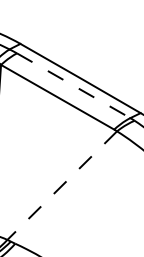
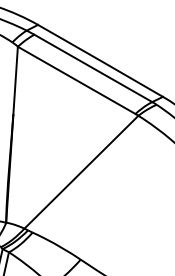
line: (73, 85) -> (93, 68), dashed -> solid
line: (62, 185) -> (81, 172), dashed -> solid

